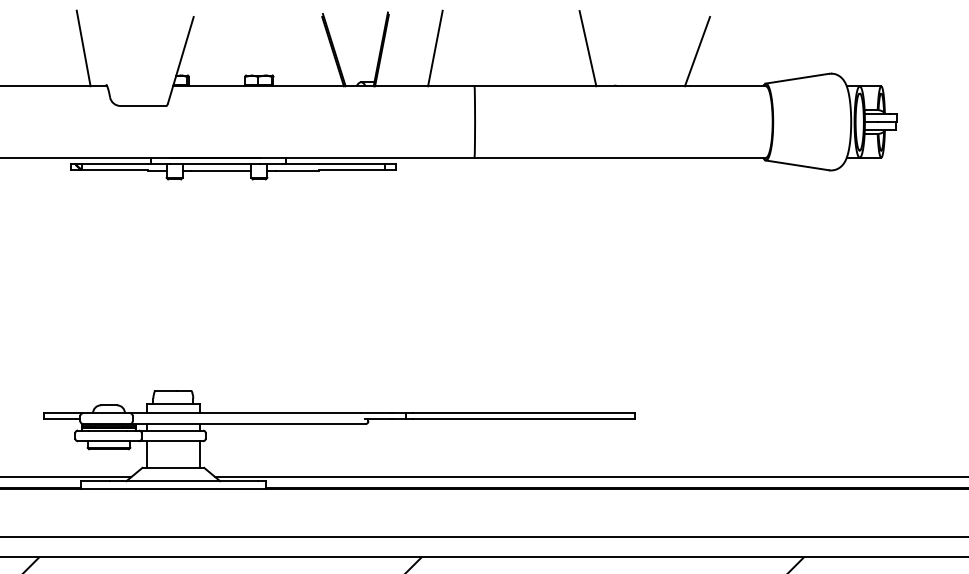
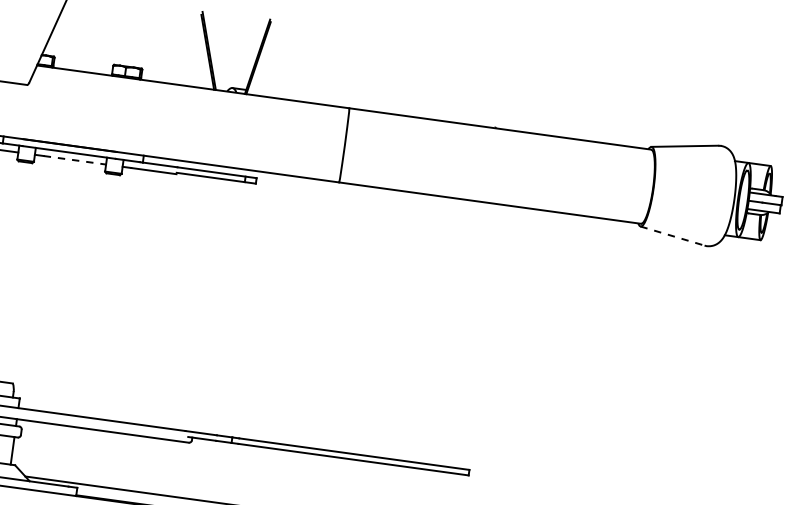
line: (435, 48) -> (314, 63), removed
line: (587, 48) -> (471, 85), removed
line: (697, 51) -> (585, 103), removed
line: (797, 165) -> (672, 236), solid -> dashed
line: (221, 171) -> (75, 160), solid -> dashed

